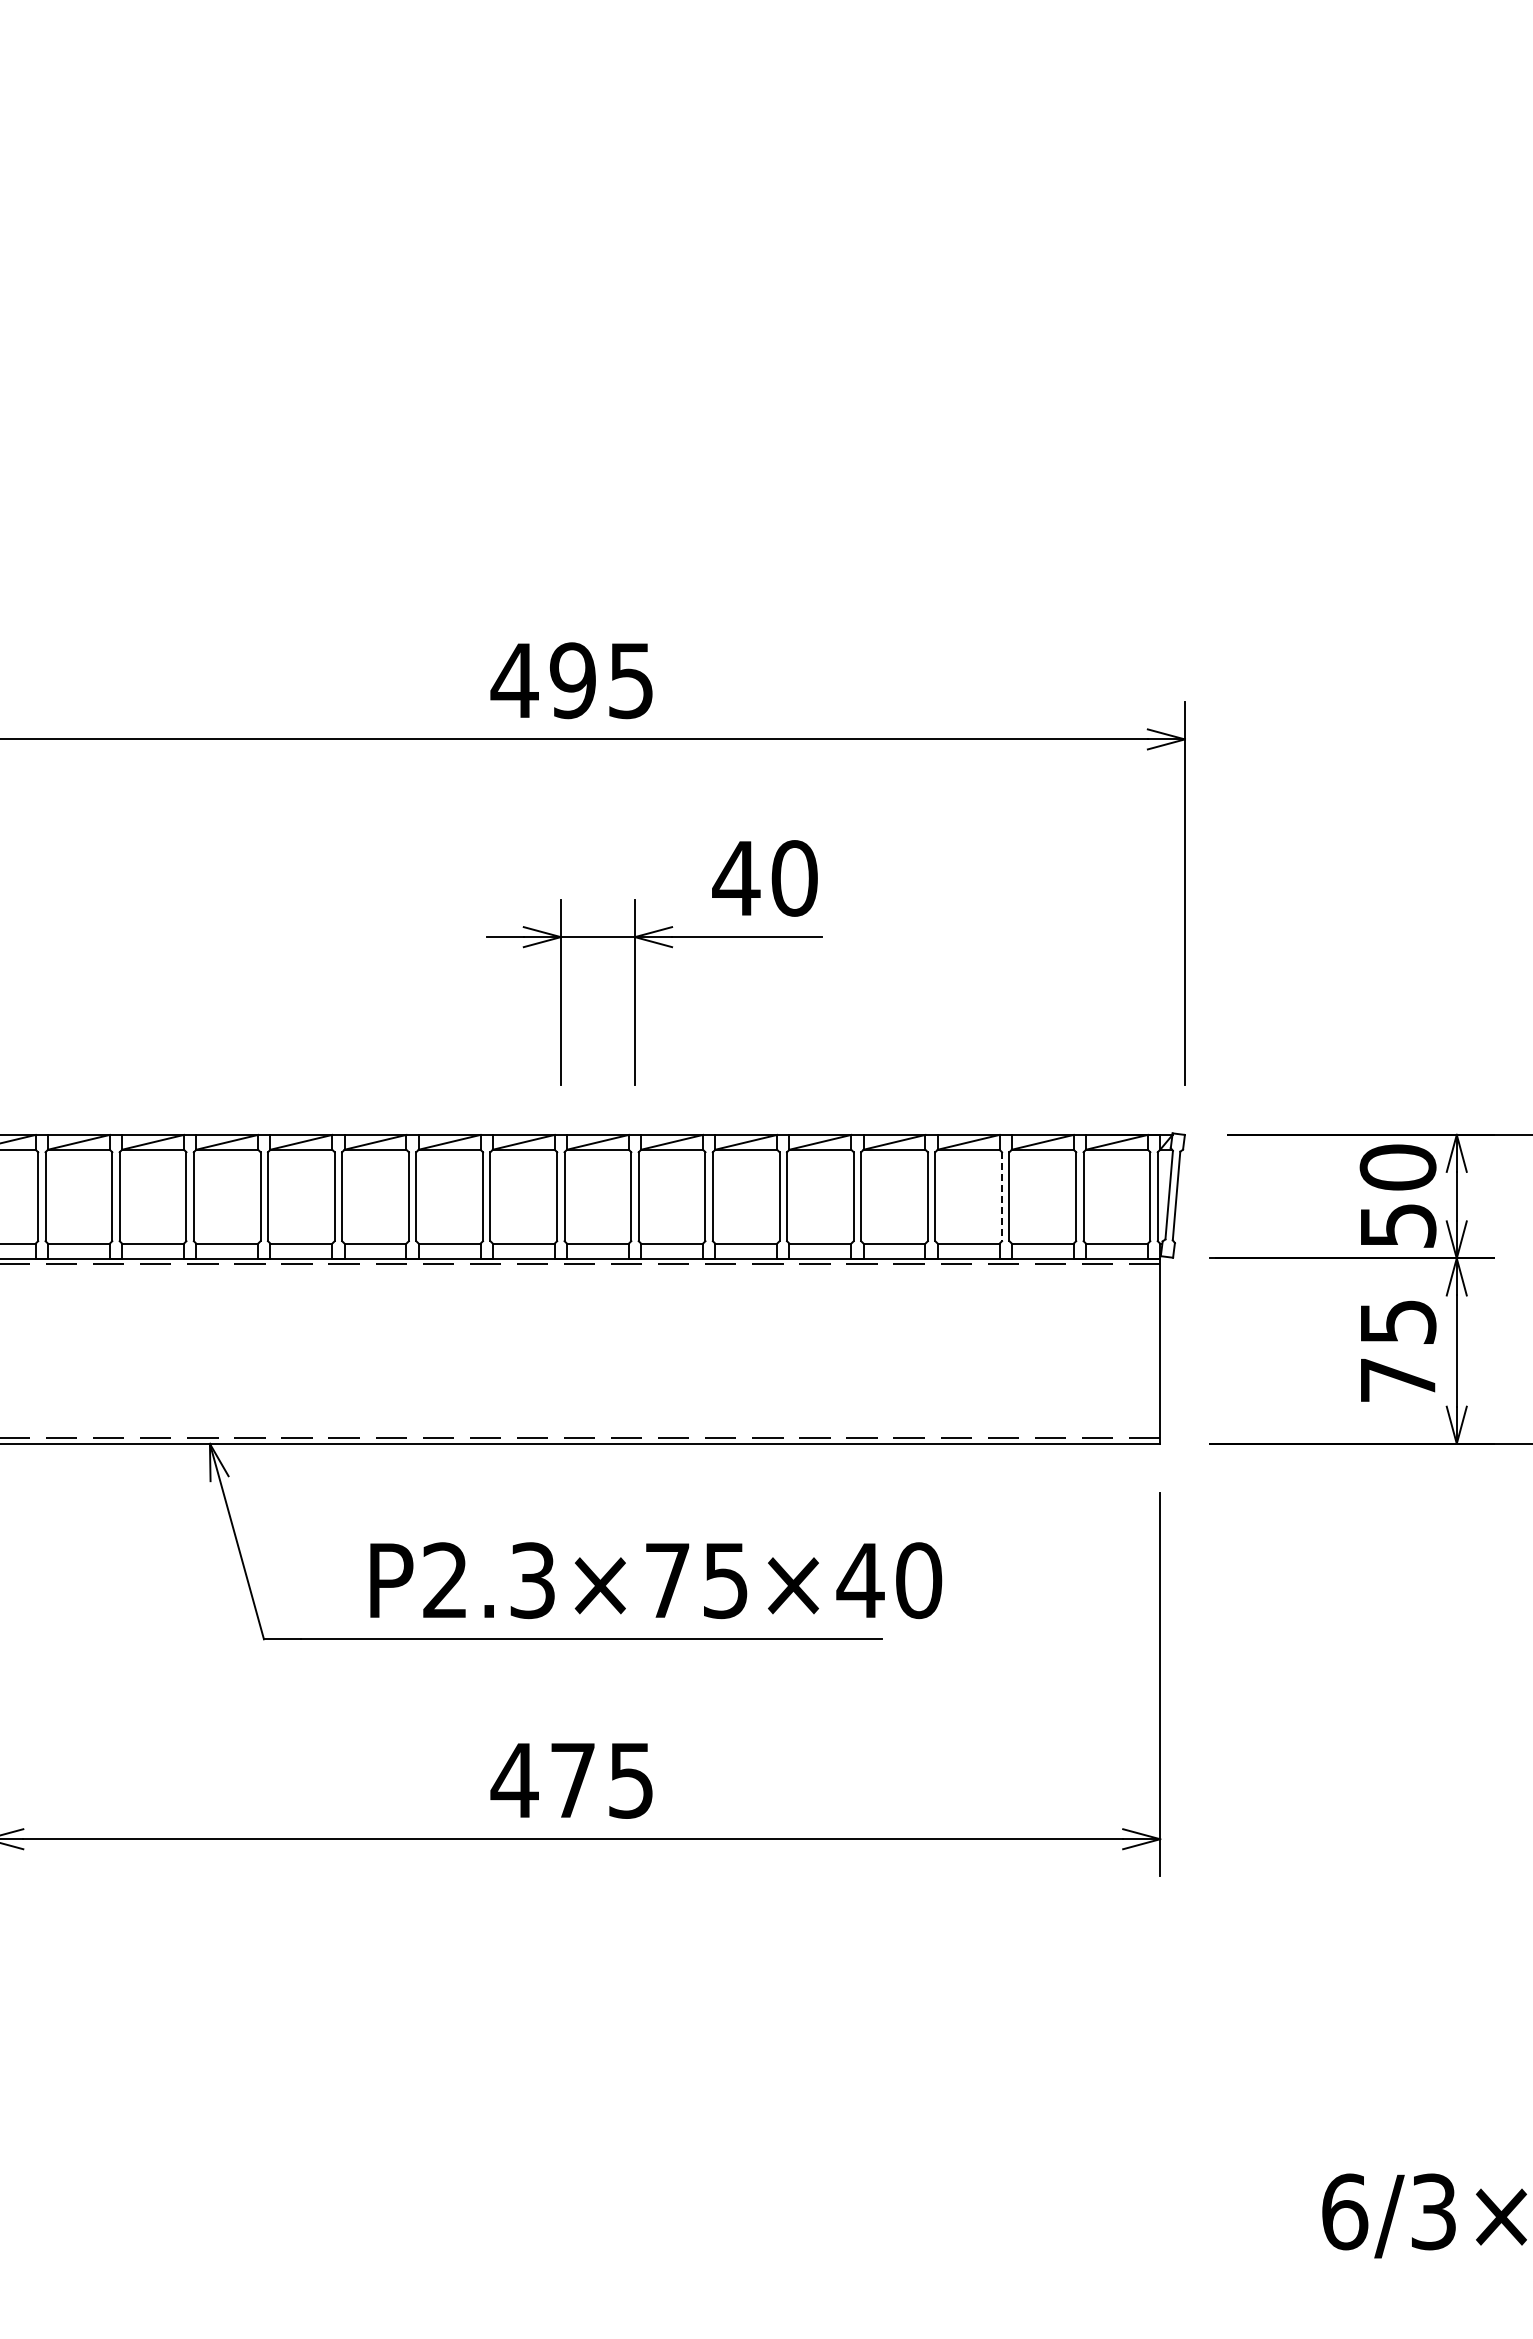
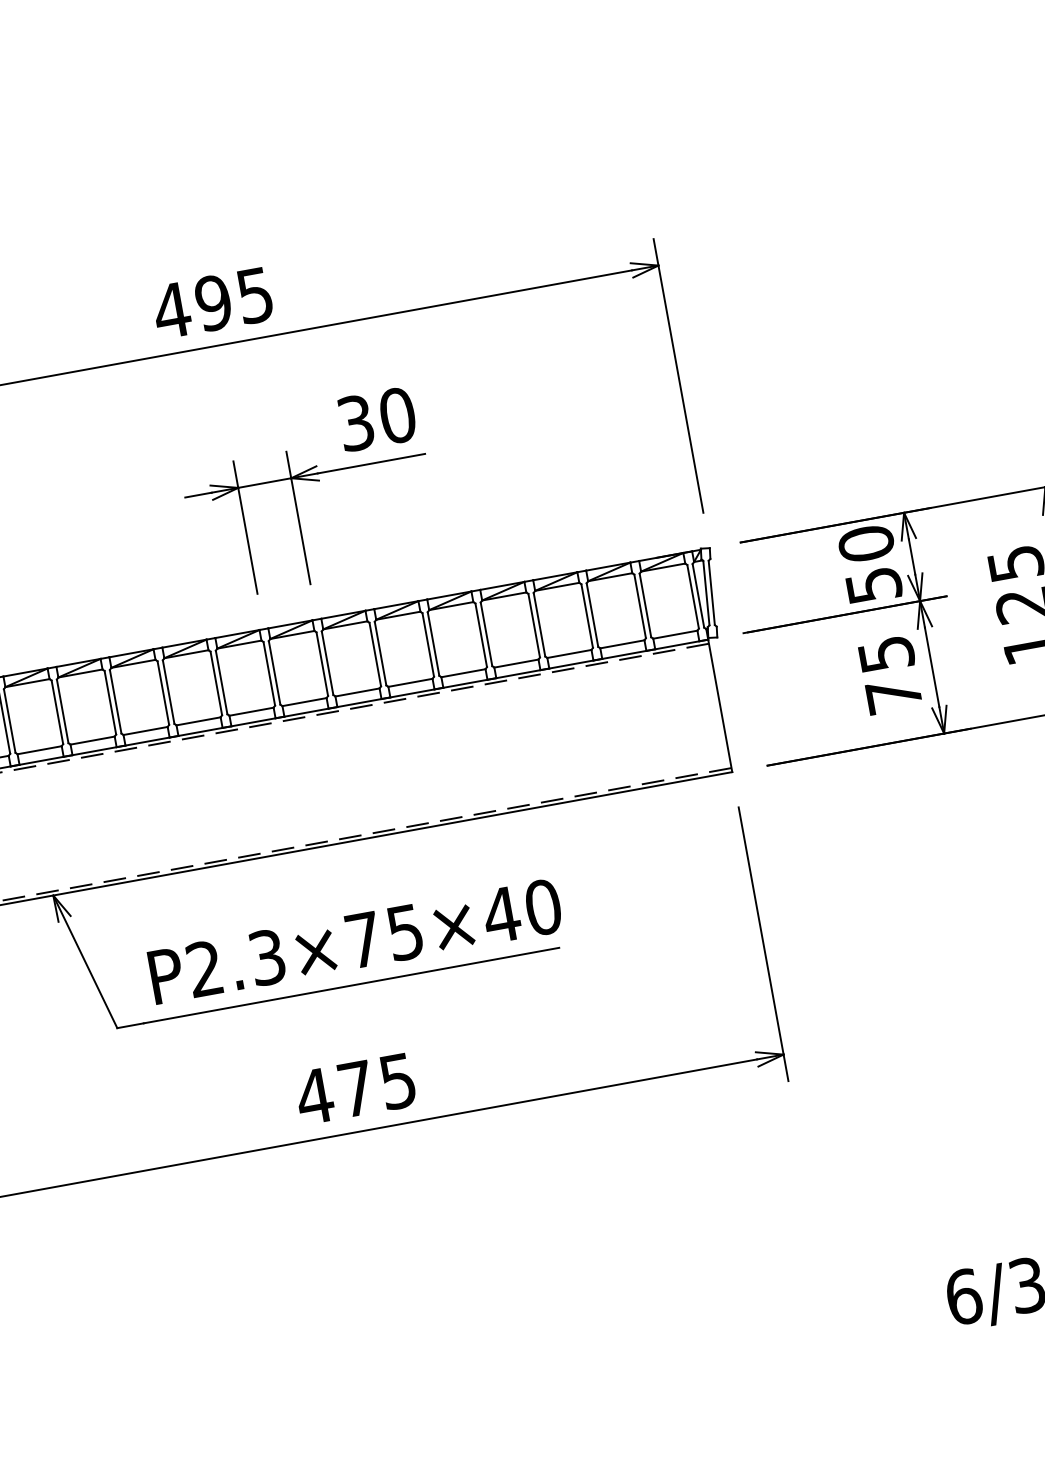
text: (736, 878) -> (356, 423), 40 -> 30
line: (1002, 1197) -> (587, 616), dashed -> solid
text: (656, 1580) -> (355, 941), moved

